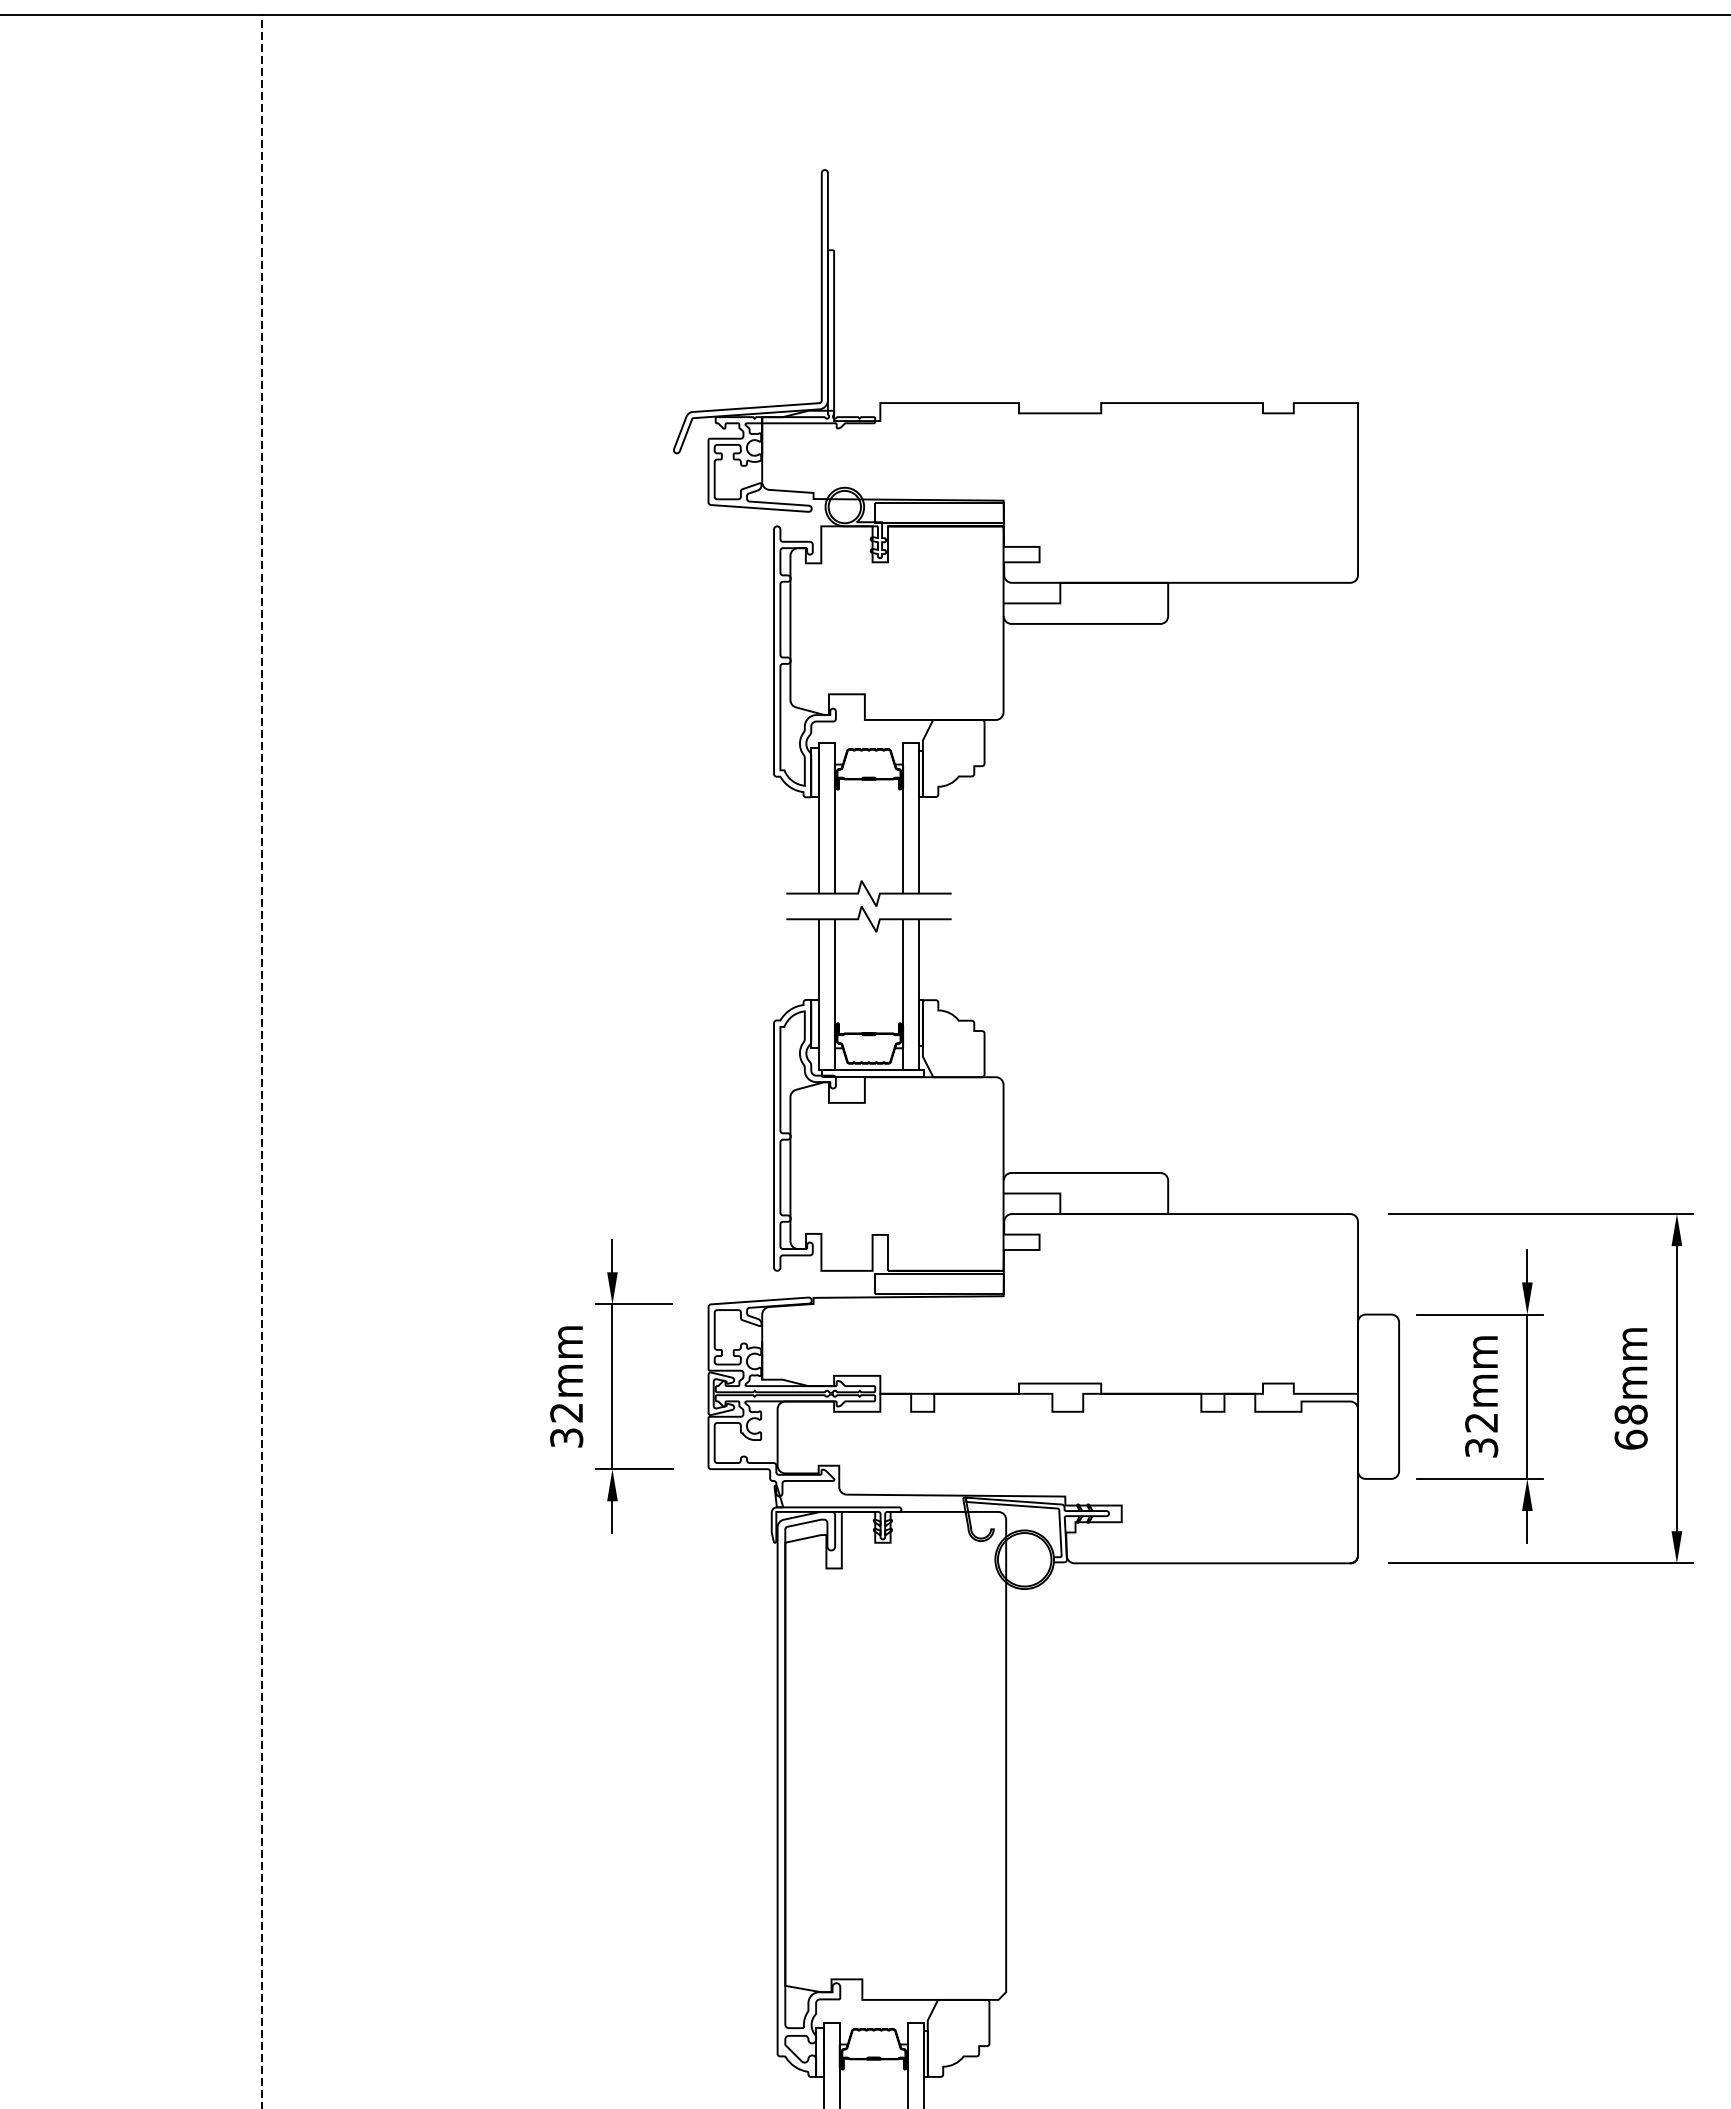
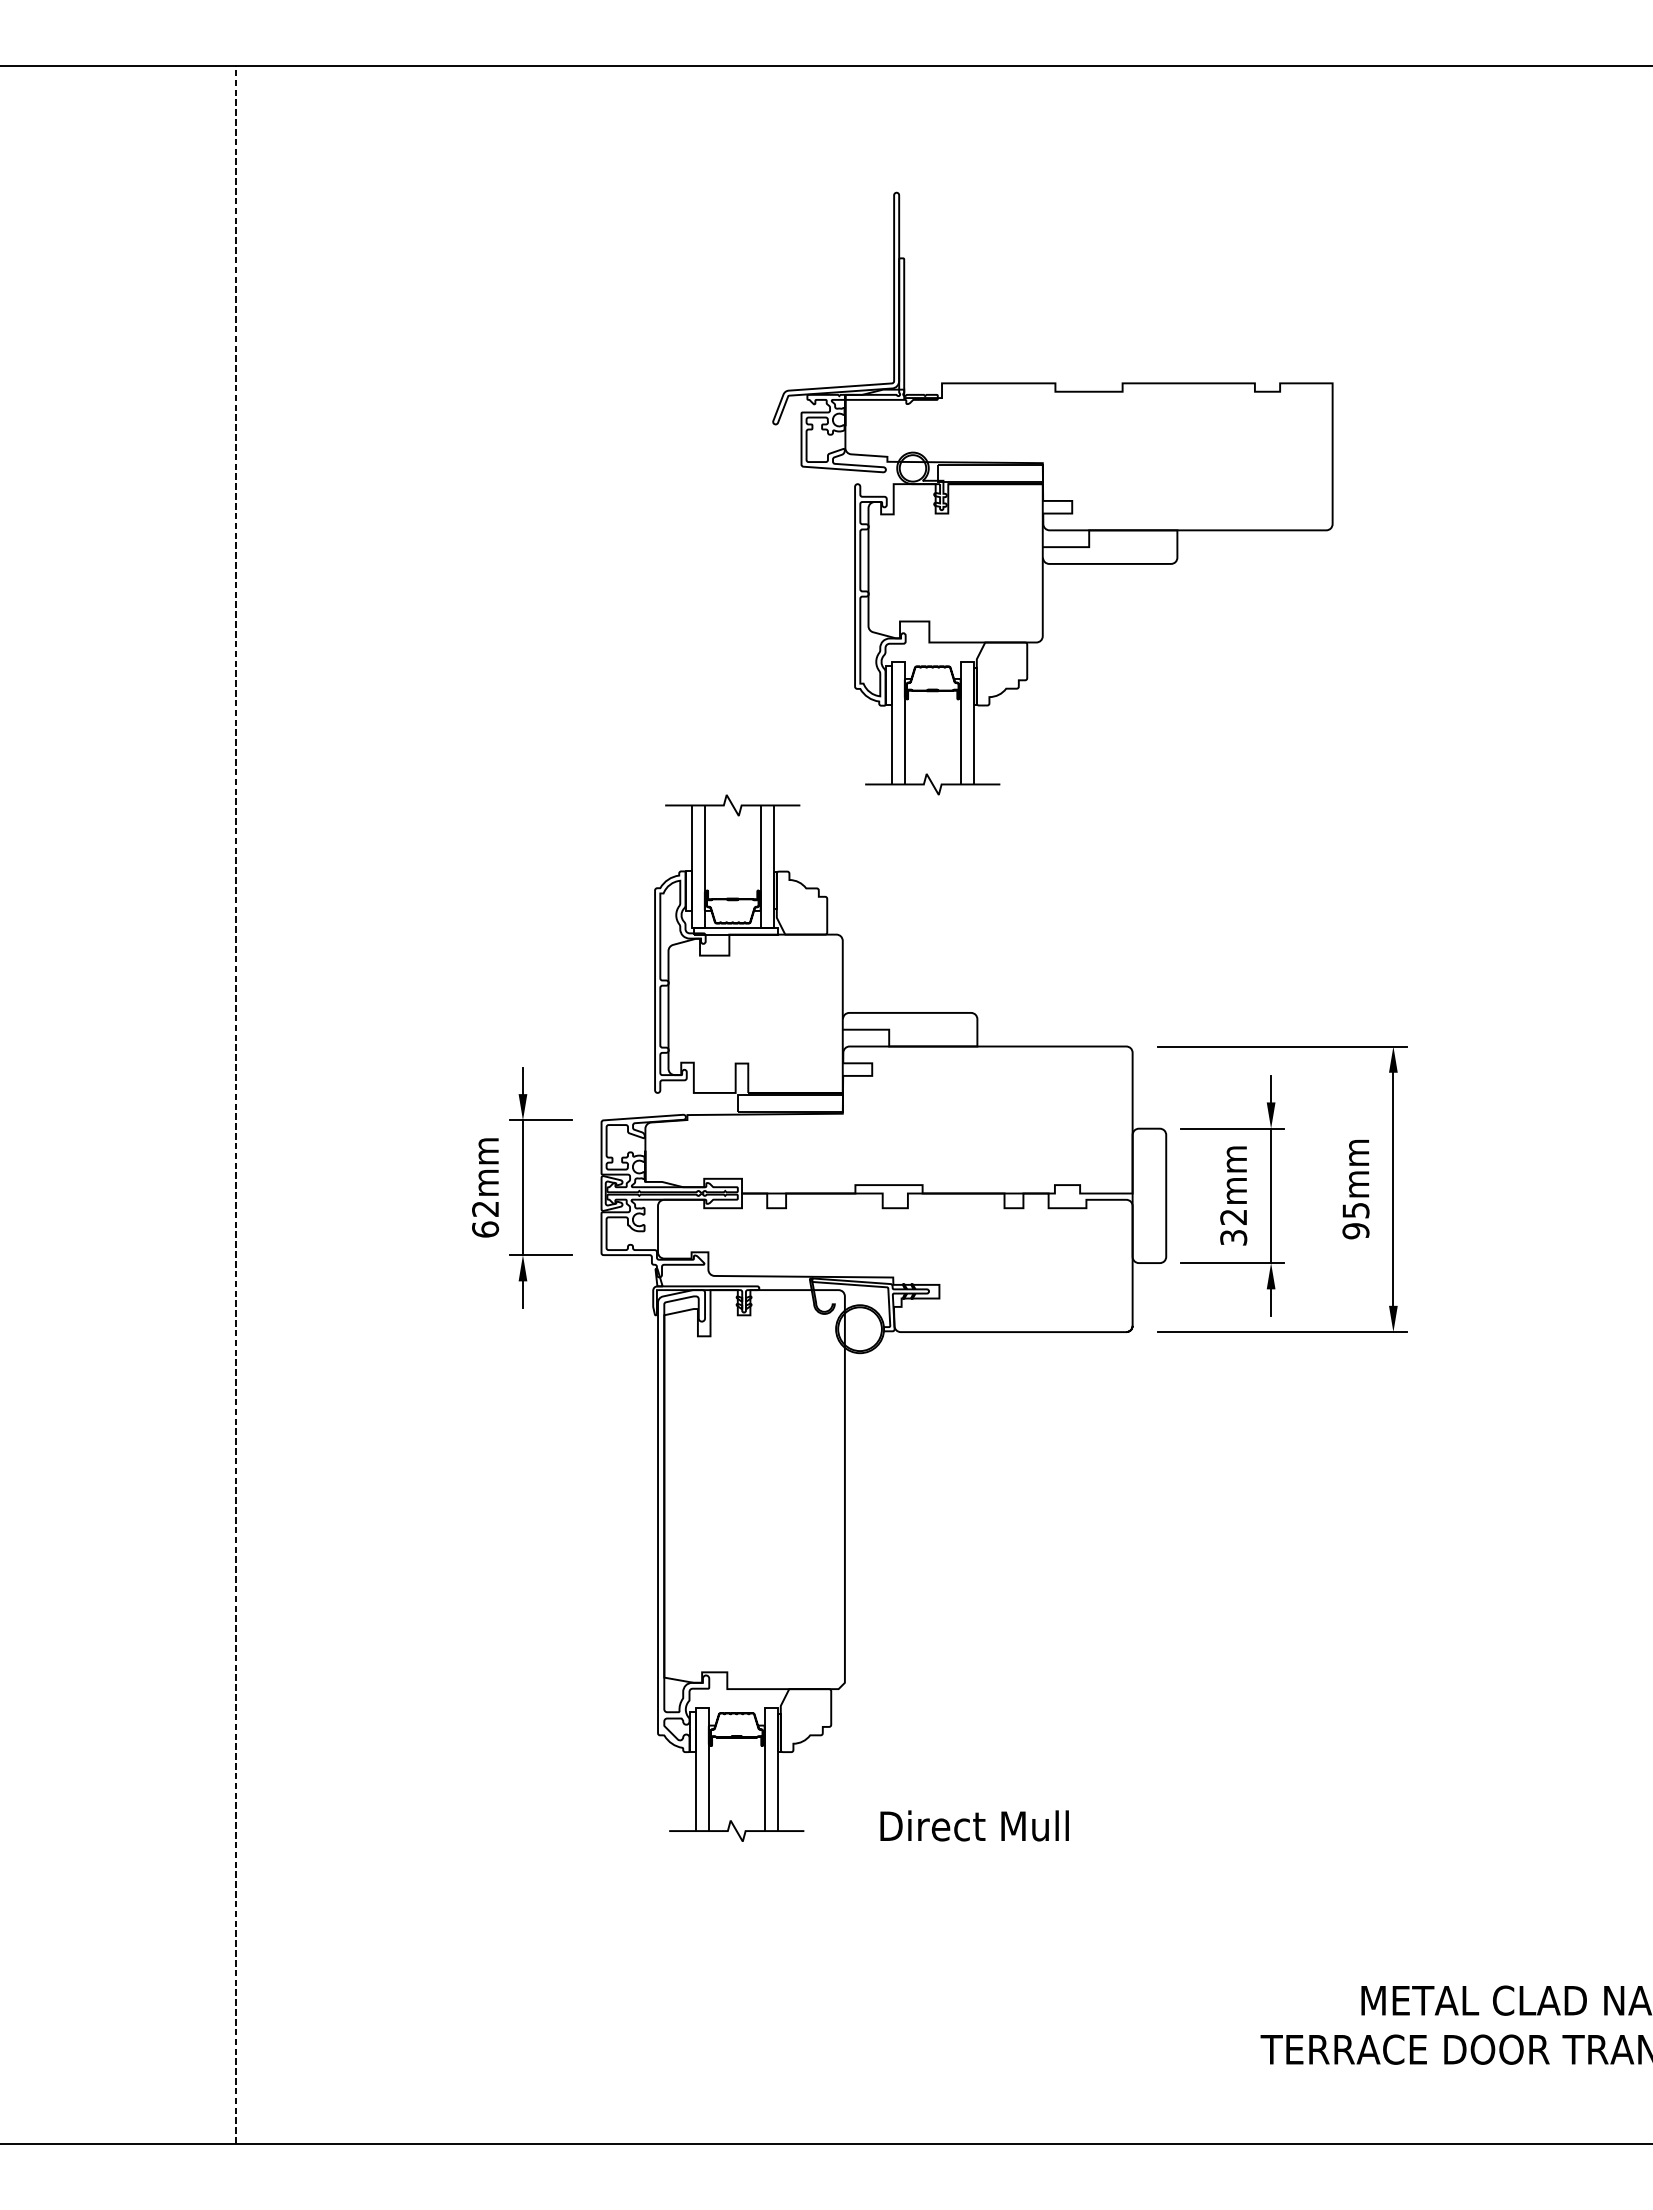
part: (1015, 537) -> (1052, 493), moved
text: (1630, 1426) -> (1355, 1220), 68mm -> 95mm
text: (566, 1437) -> (485, 1229), 32mm -> 62mm

